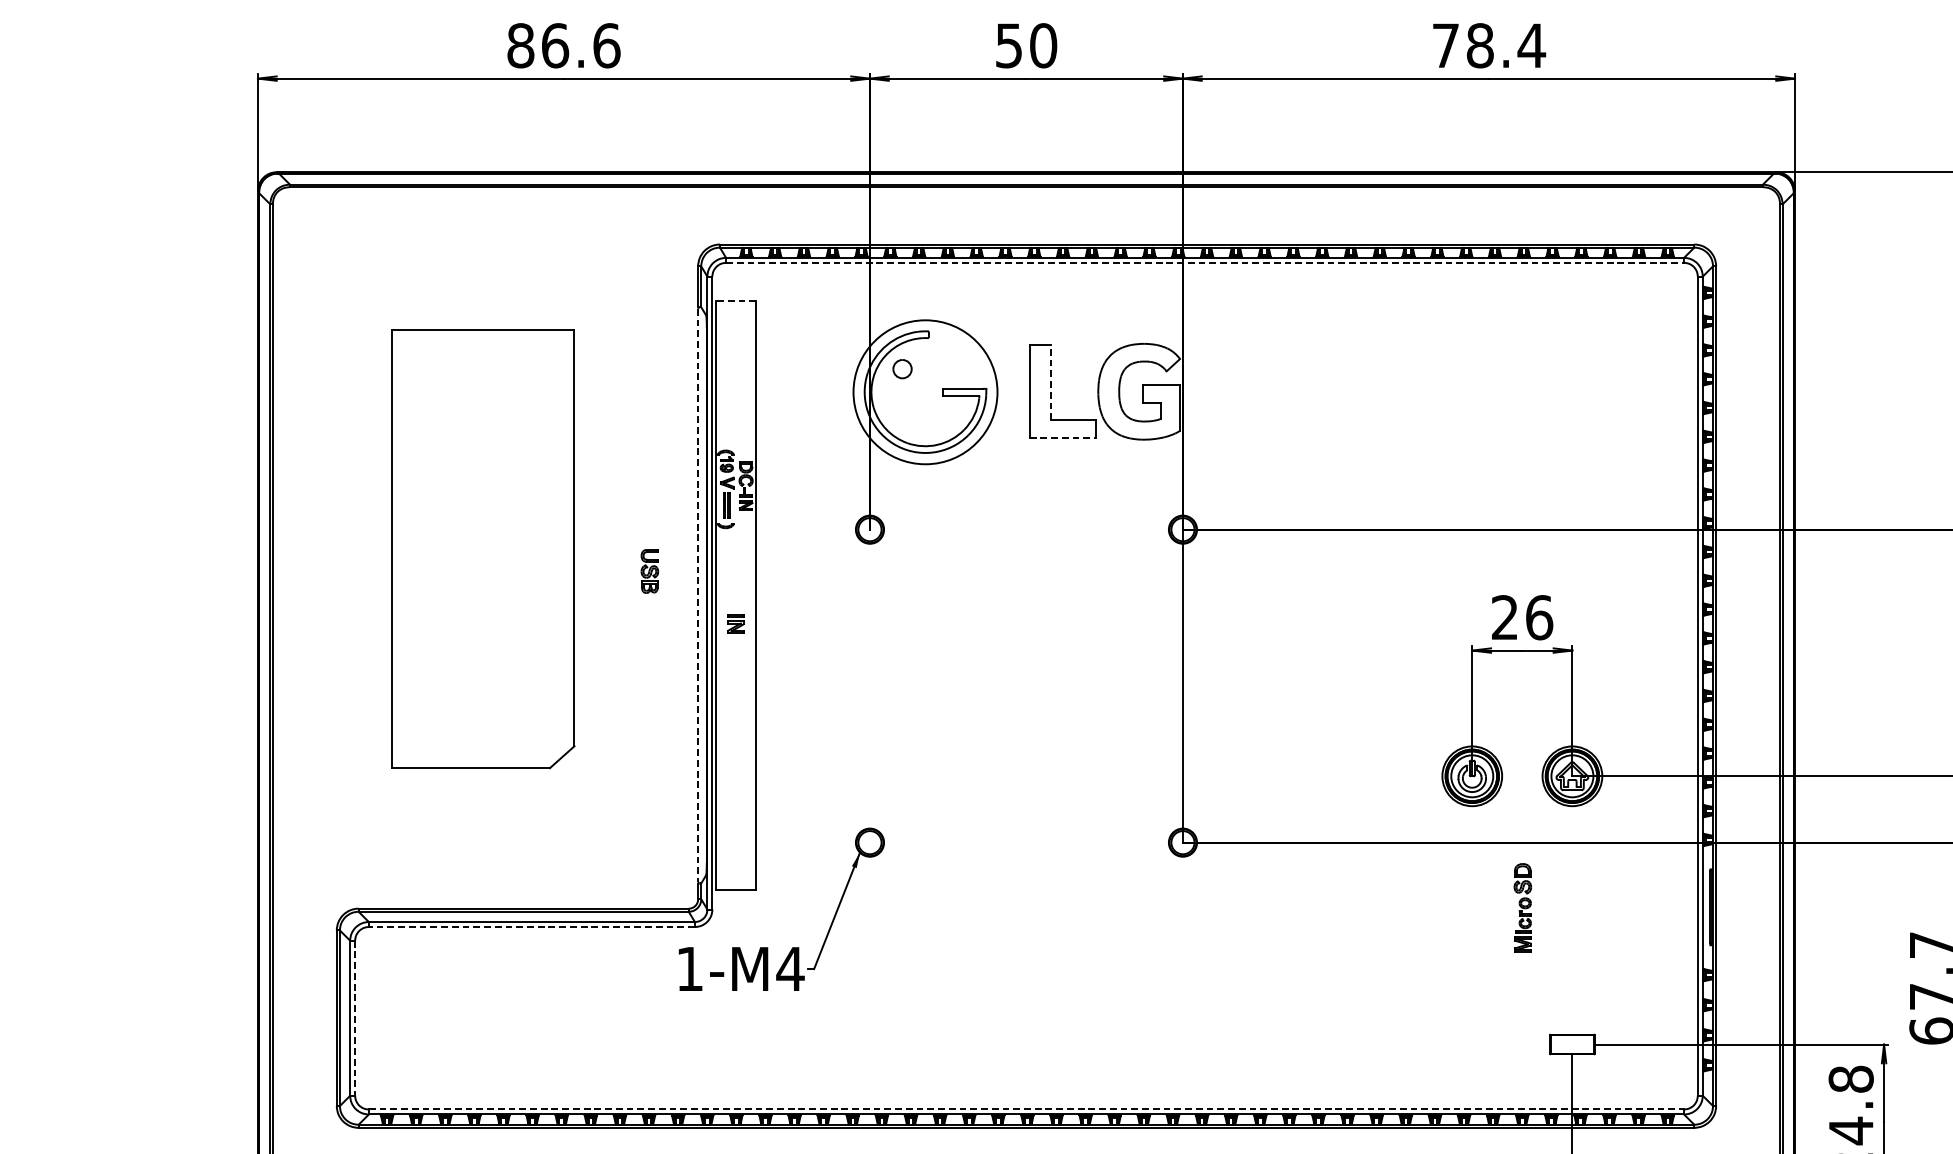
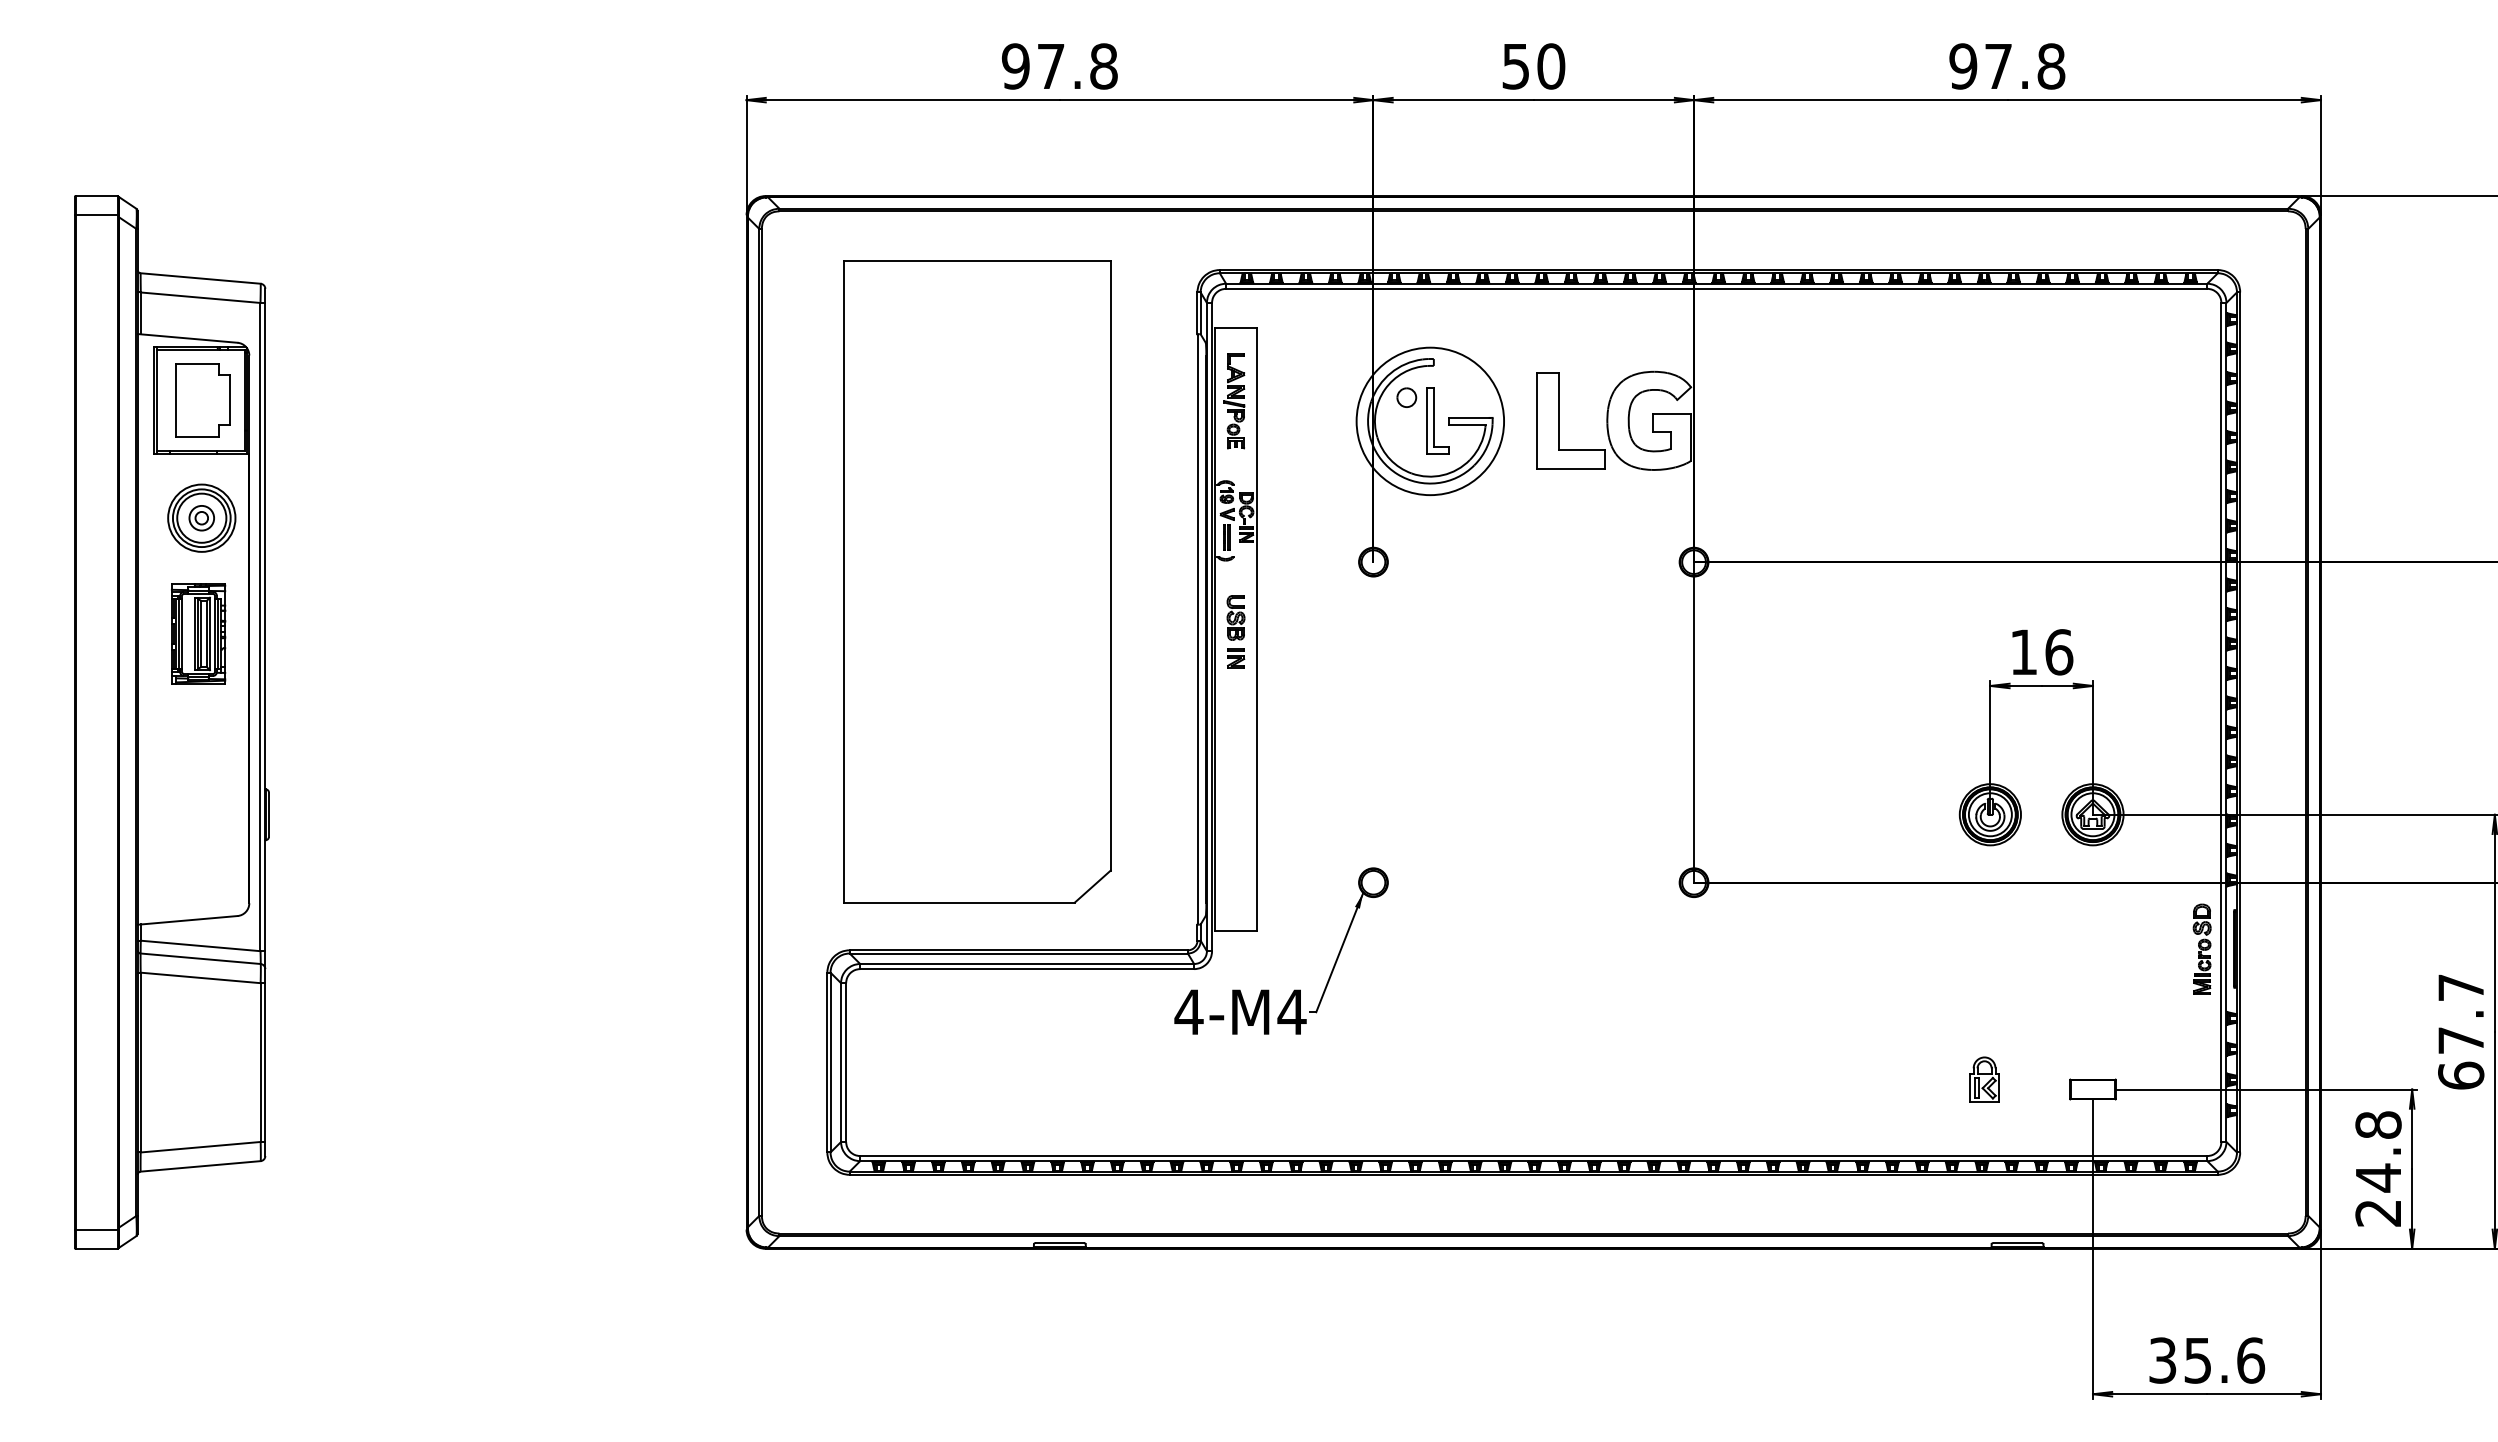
text: (563, 45) -> (1059, 66), 86.6 -> 97.8
text: (1488, 45) -> (2007, 66), 78.4 -> 97.8
line: (1204, 262) -> (1716, 288), dashed -> solid
line: (736, 300) -> (1236, 327), dashed -> solid
part: (734, 372) -> (1234, 401), added
line: (1051, 382) -> (1559, 411), dashed -> solid
part: (932, 391) -> (1437, 420), added
line: (1062, 438) -> (1570, 468), dashed -> solid
part: (483, 548) -> (977, 581), size x1.43
part: (649, 571) -> (1235, 617), moved
line: (698, 595) -> (1197, 629), dashed -> solid
text: (1504, 616) -> (2023, 651), 26 -> 16
part: (1522, 906) -> (2201, 948), moved
line: (532, 927) -> (1027, 969), dashed -> solid
text: (689, 968) -> (1188, 1011), 1-M4 -> 4-M4
line: (355, 1019) -> (846, 1063), dashed -> solid
part: (1466, 1034) -> (1984, 1079), added
line: (1026, 1109) -> (1533, 1156), dashed -> solid

